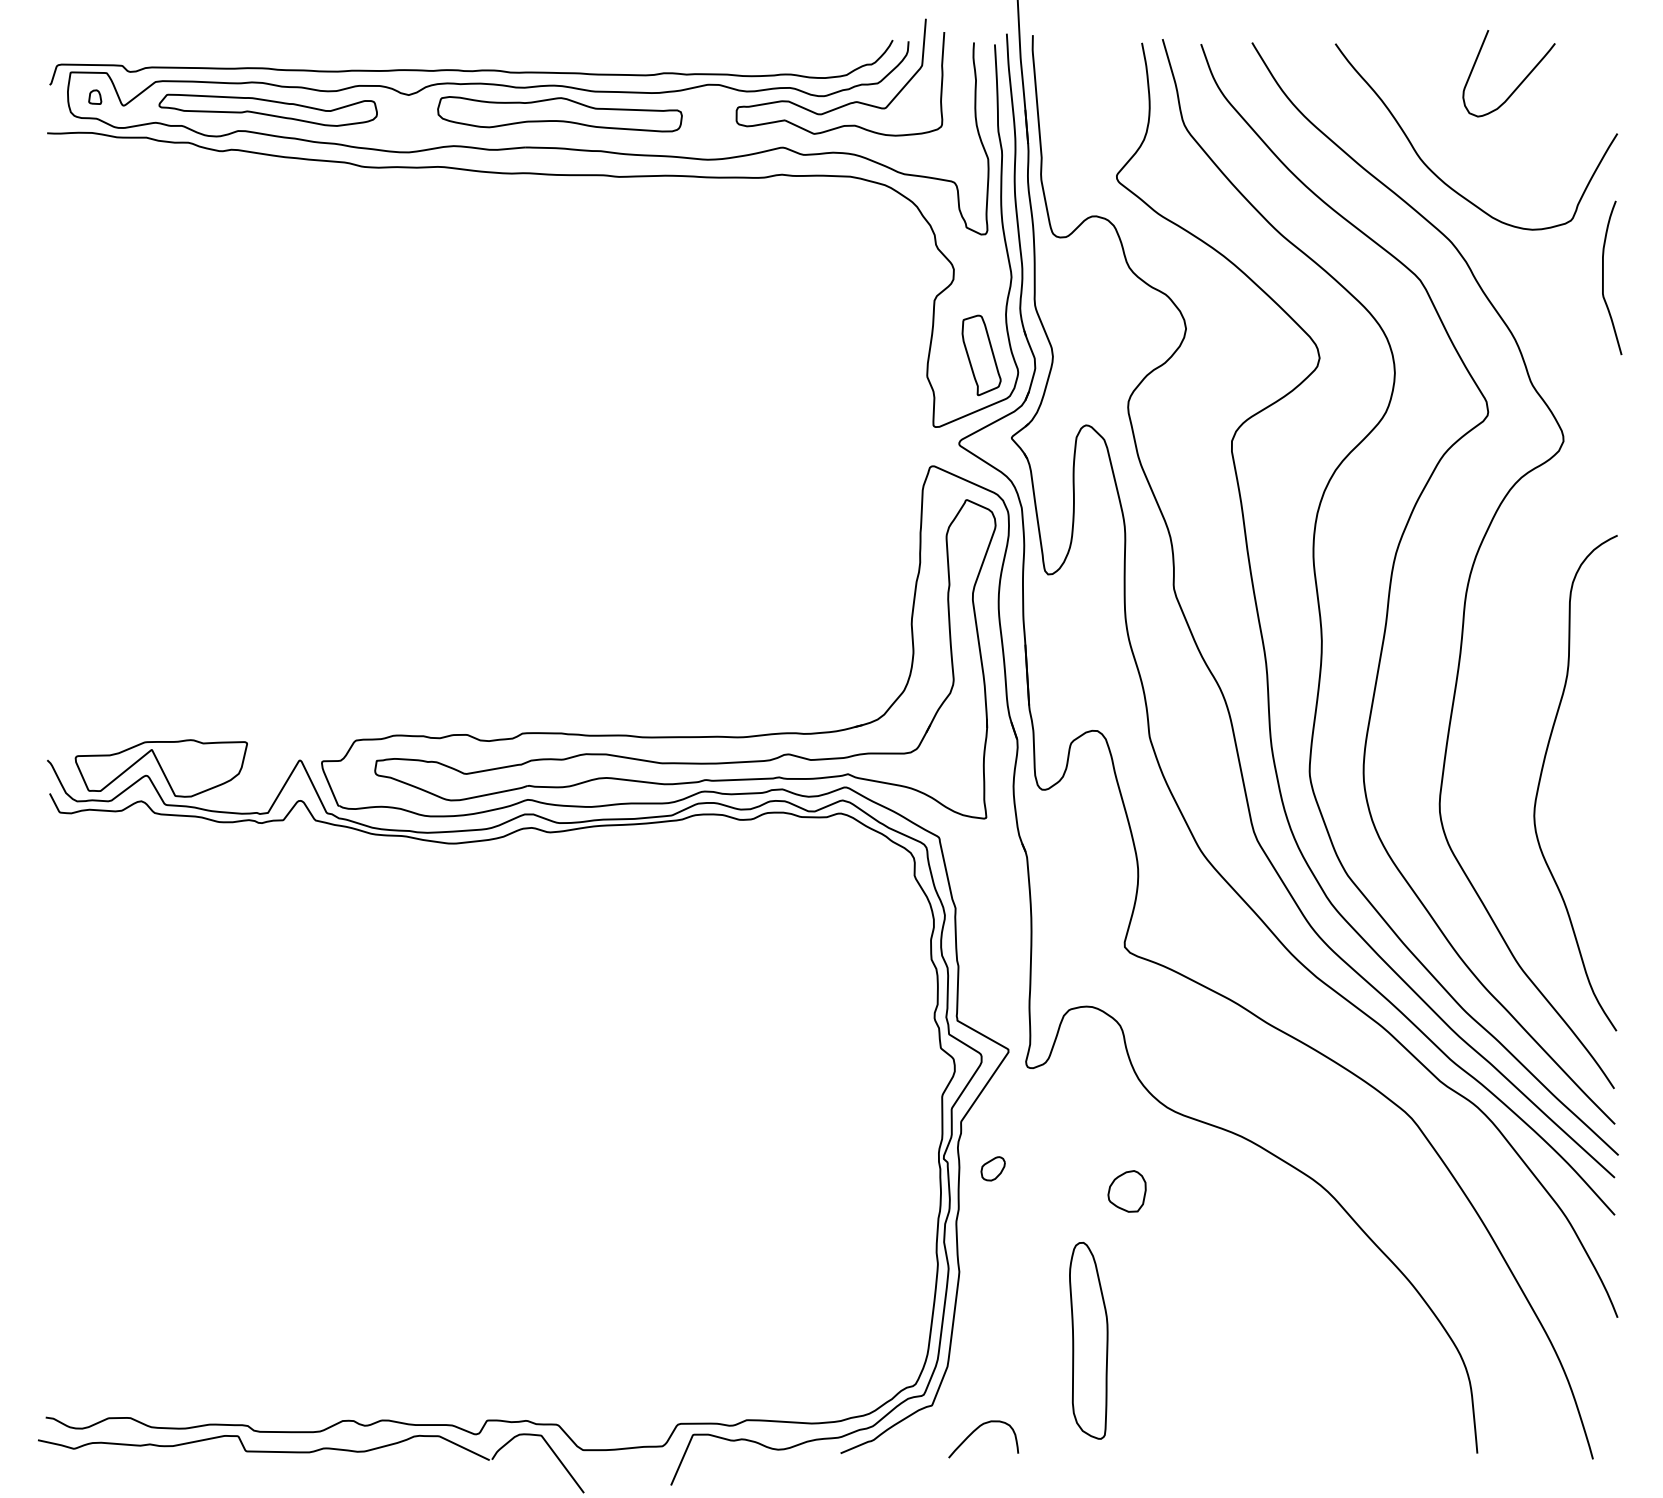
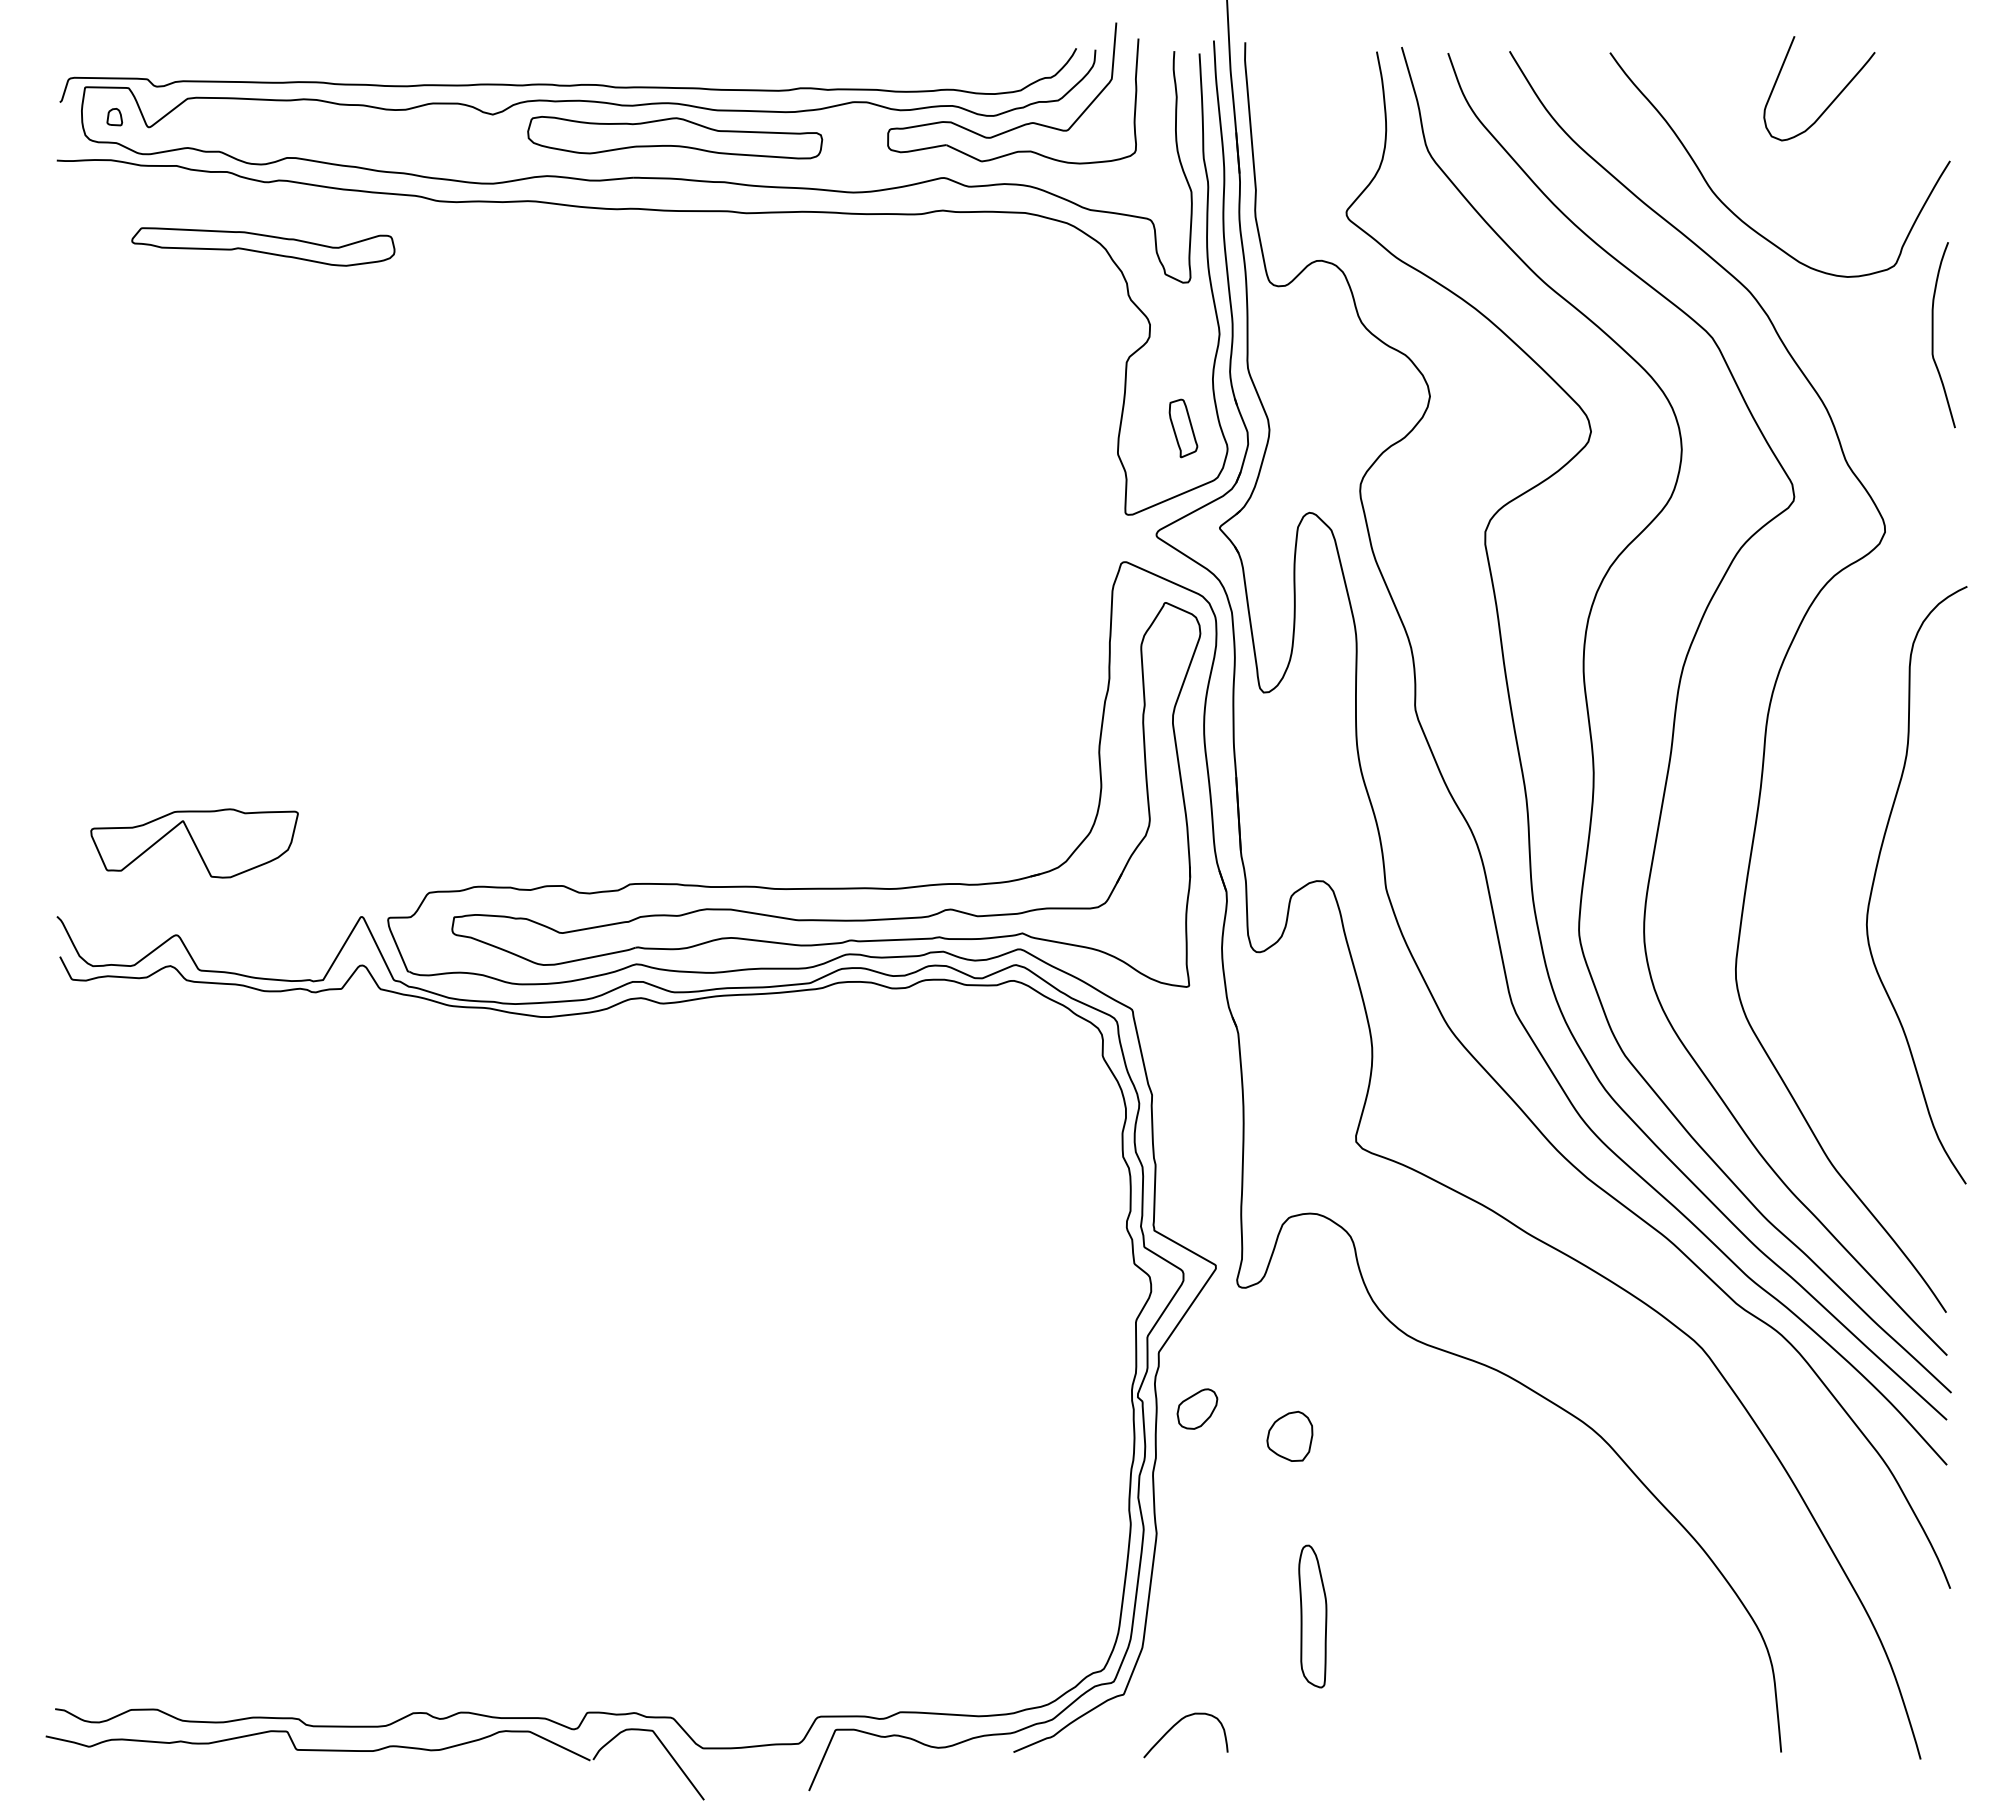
part: (268, 109) -> (263, 246), moved
part: (981, 355) -> (1183, 428), size x0.6
part: (161, 768) -> (194, 843), moved
curve: (1541, 777) -> (1875, 878), moved
part: (993, 1169) -> (1197, 1409), size x1.4
part: (1126, 1190) -> (1289, 1435), moved
part: (1088, 1340) -> (1312, 1616), size x0.6

